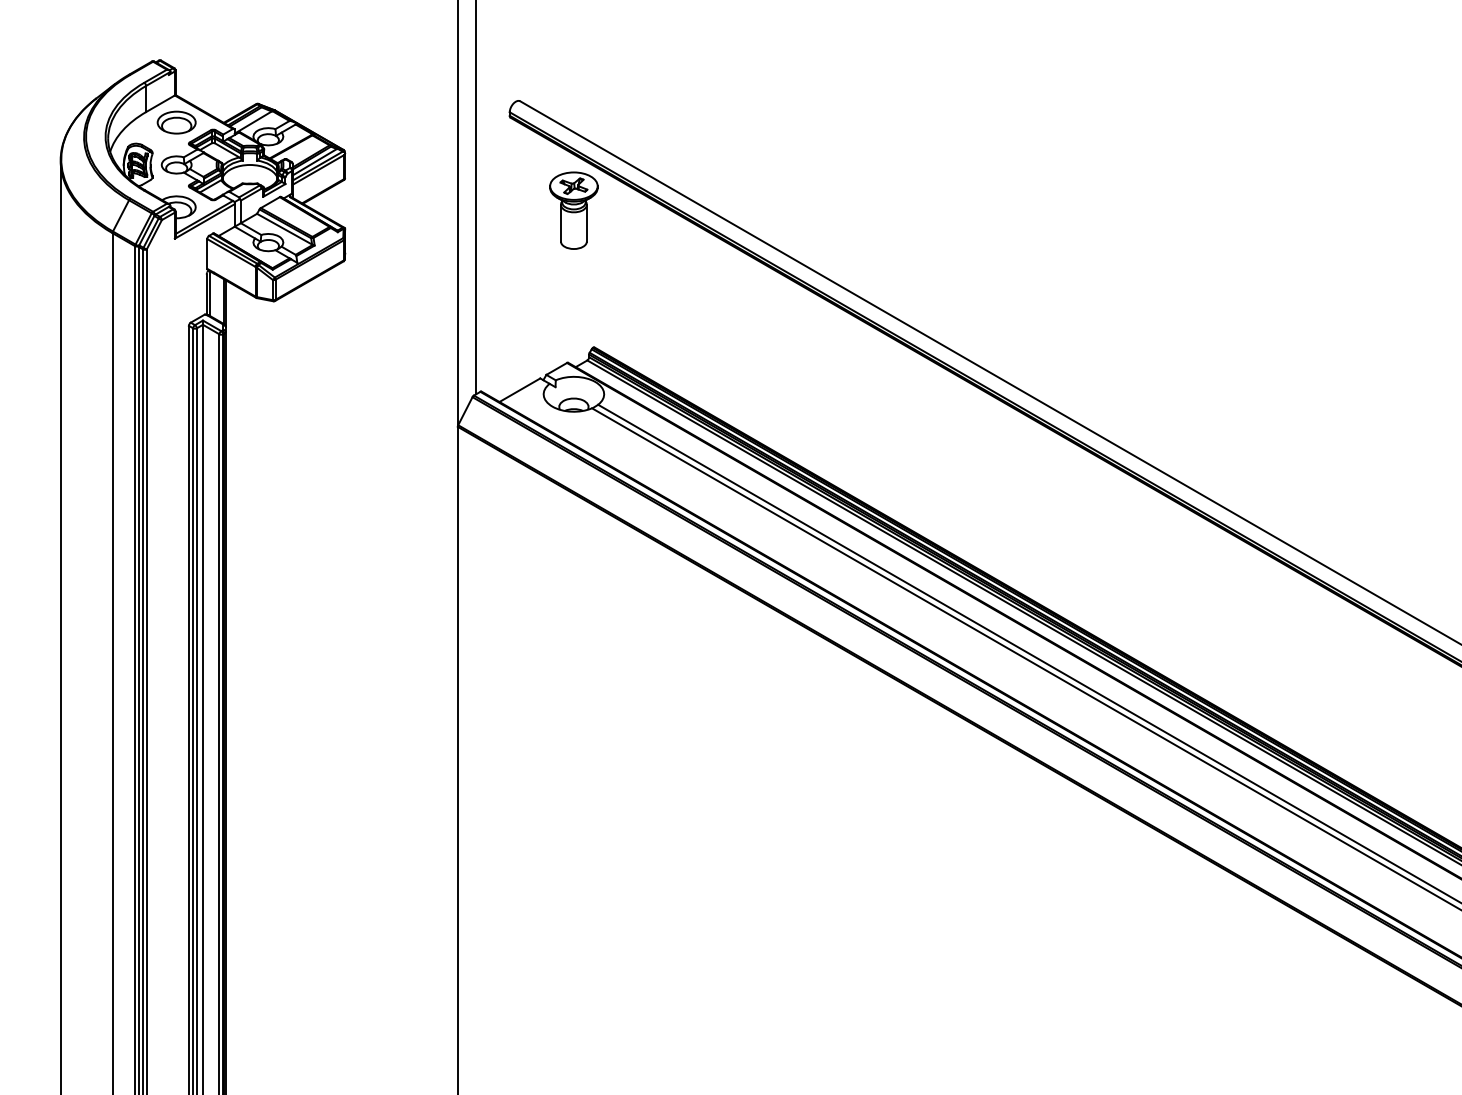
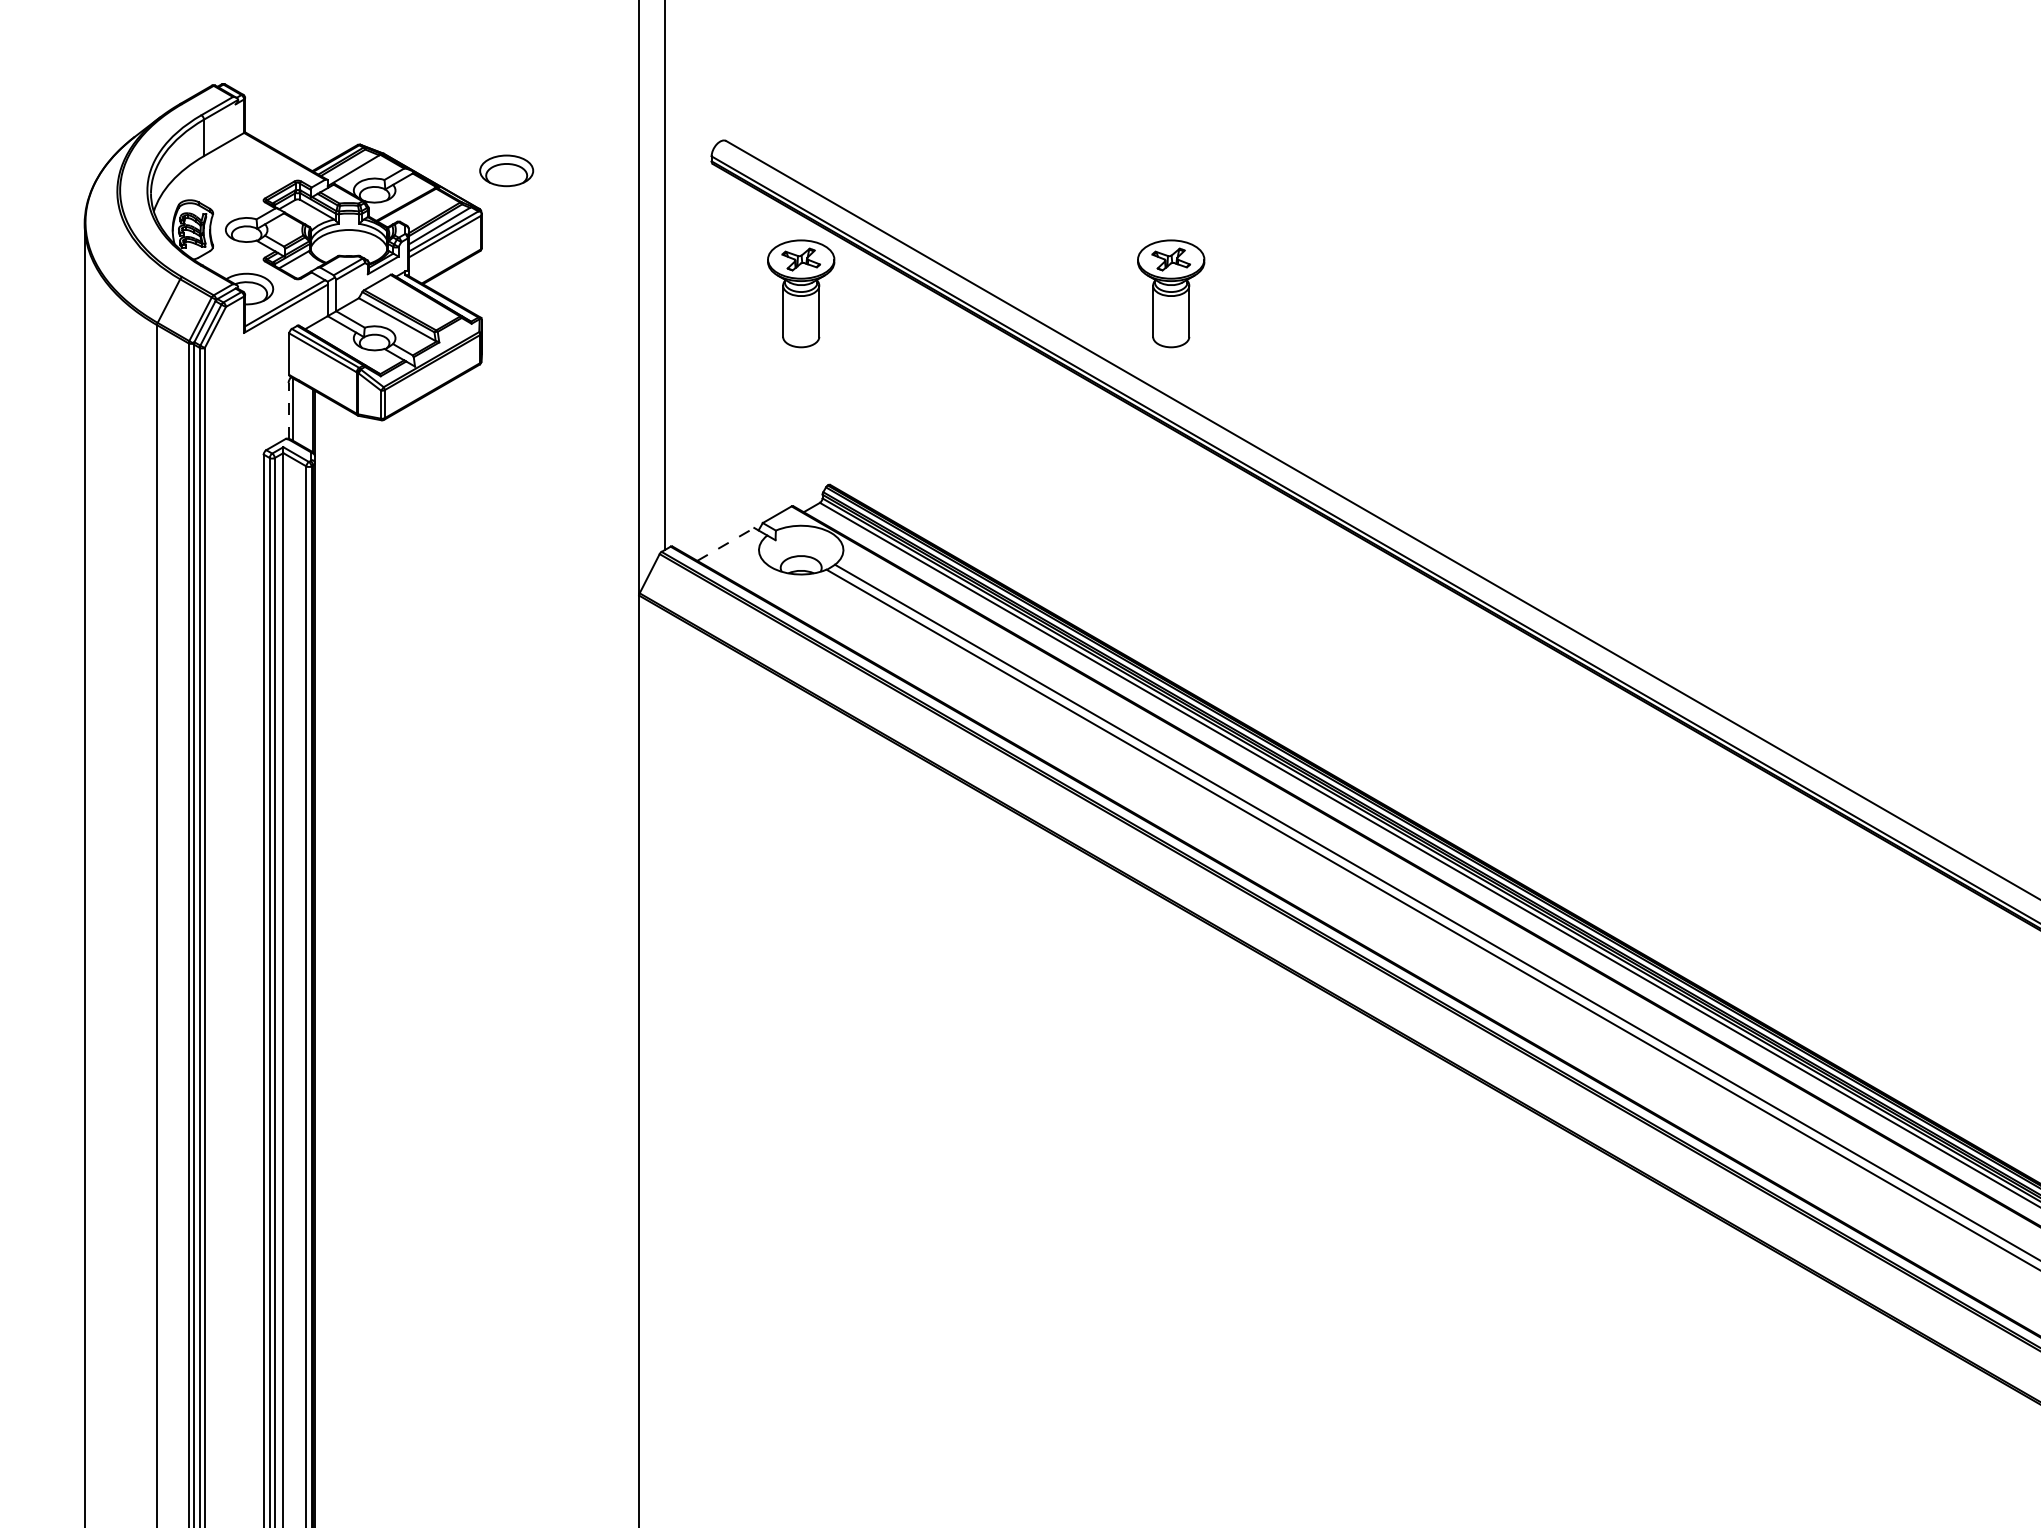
part: (176, 122) -> (506, 170), moved
part: (839, 210) -> (1171, 293), added
line: (206, 294) -> (288, 410), solid -> dashed
line: (519, 390) -> (725, 544), solid -> dashed

